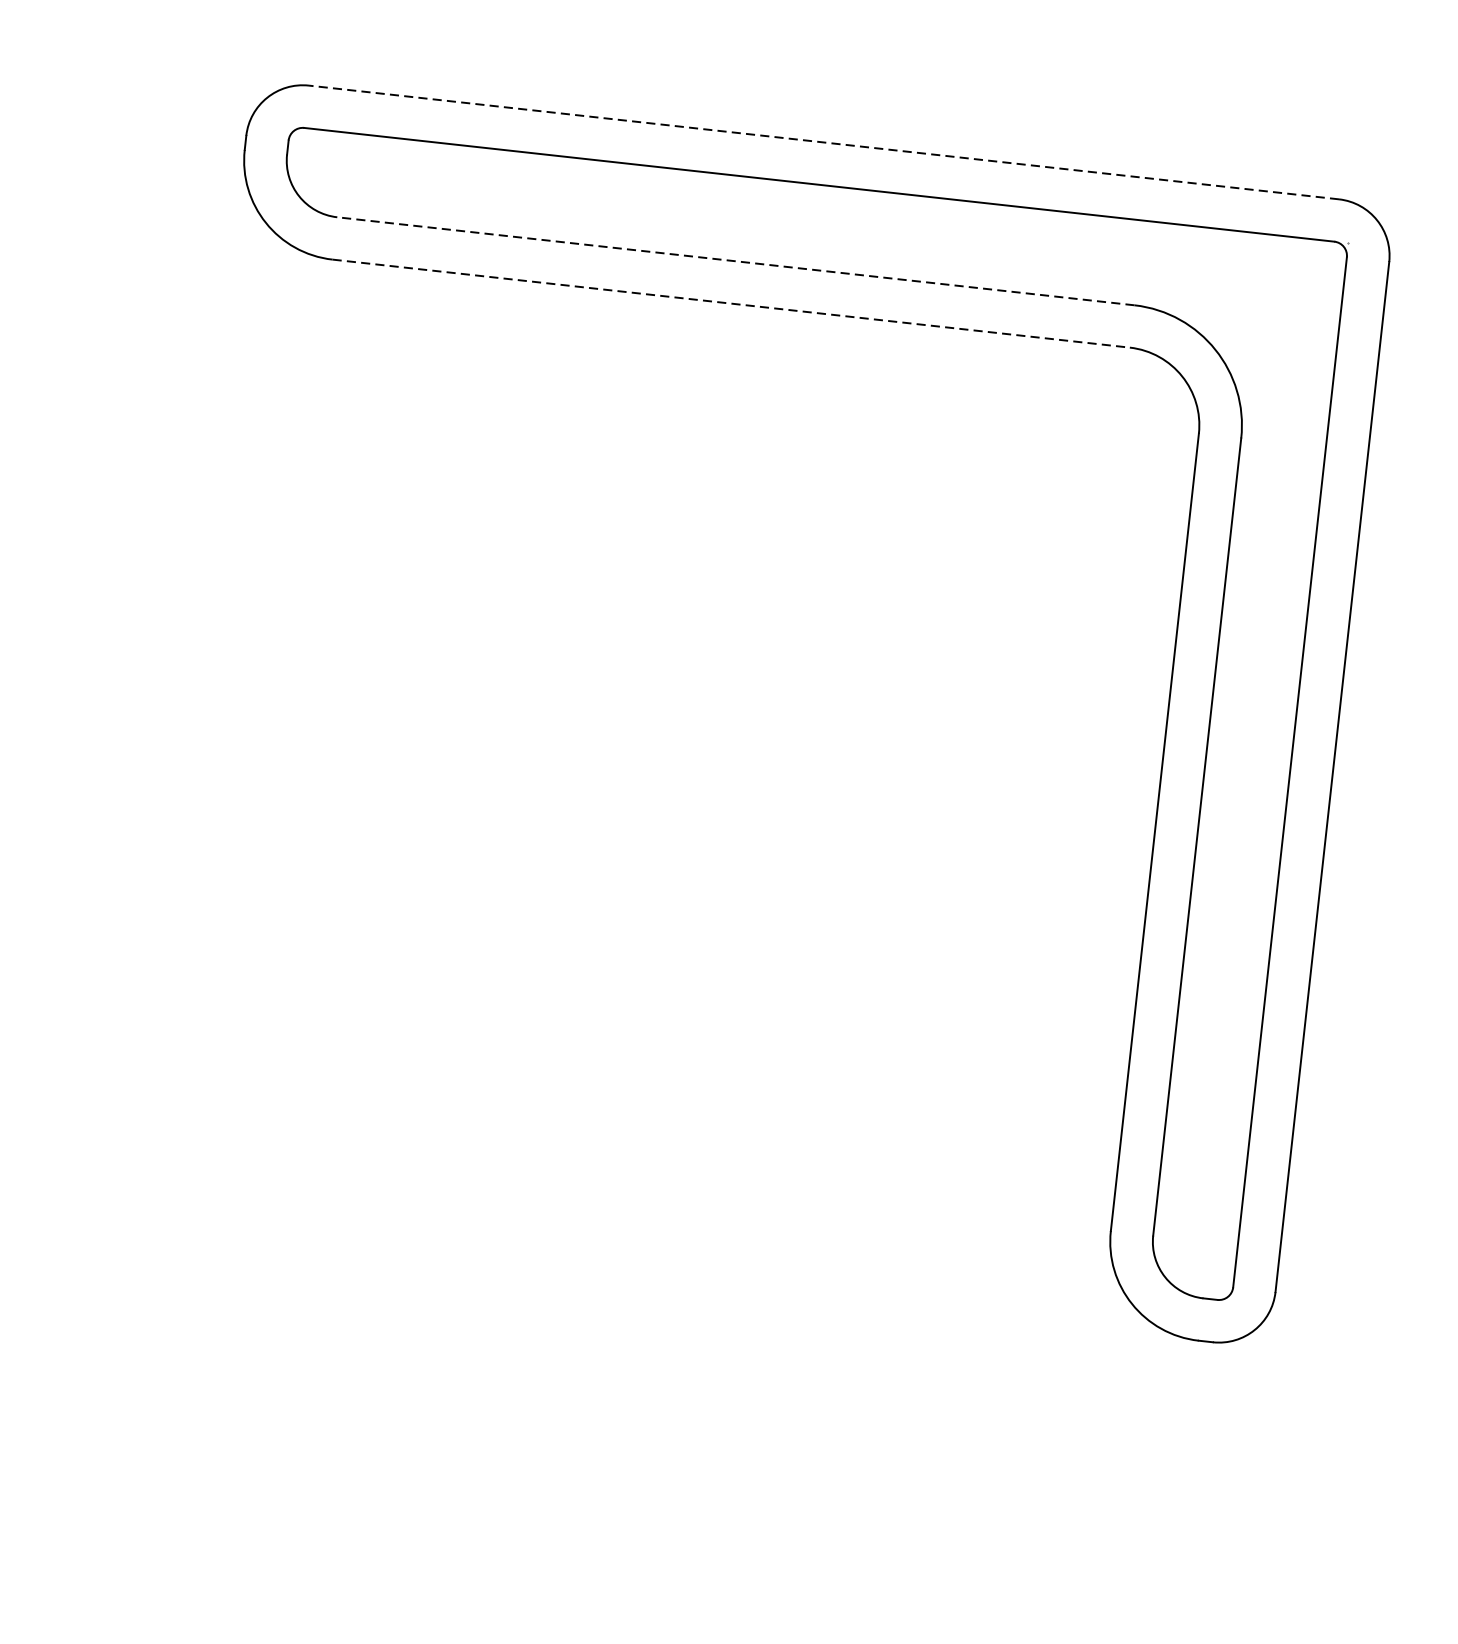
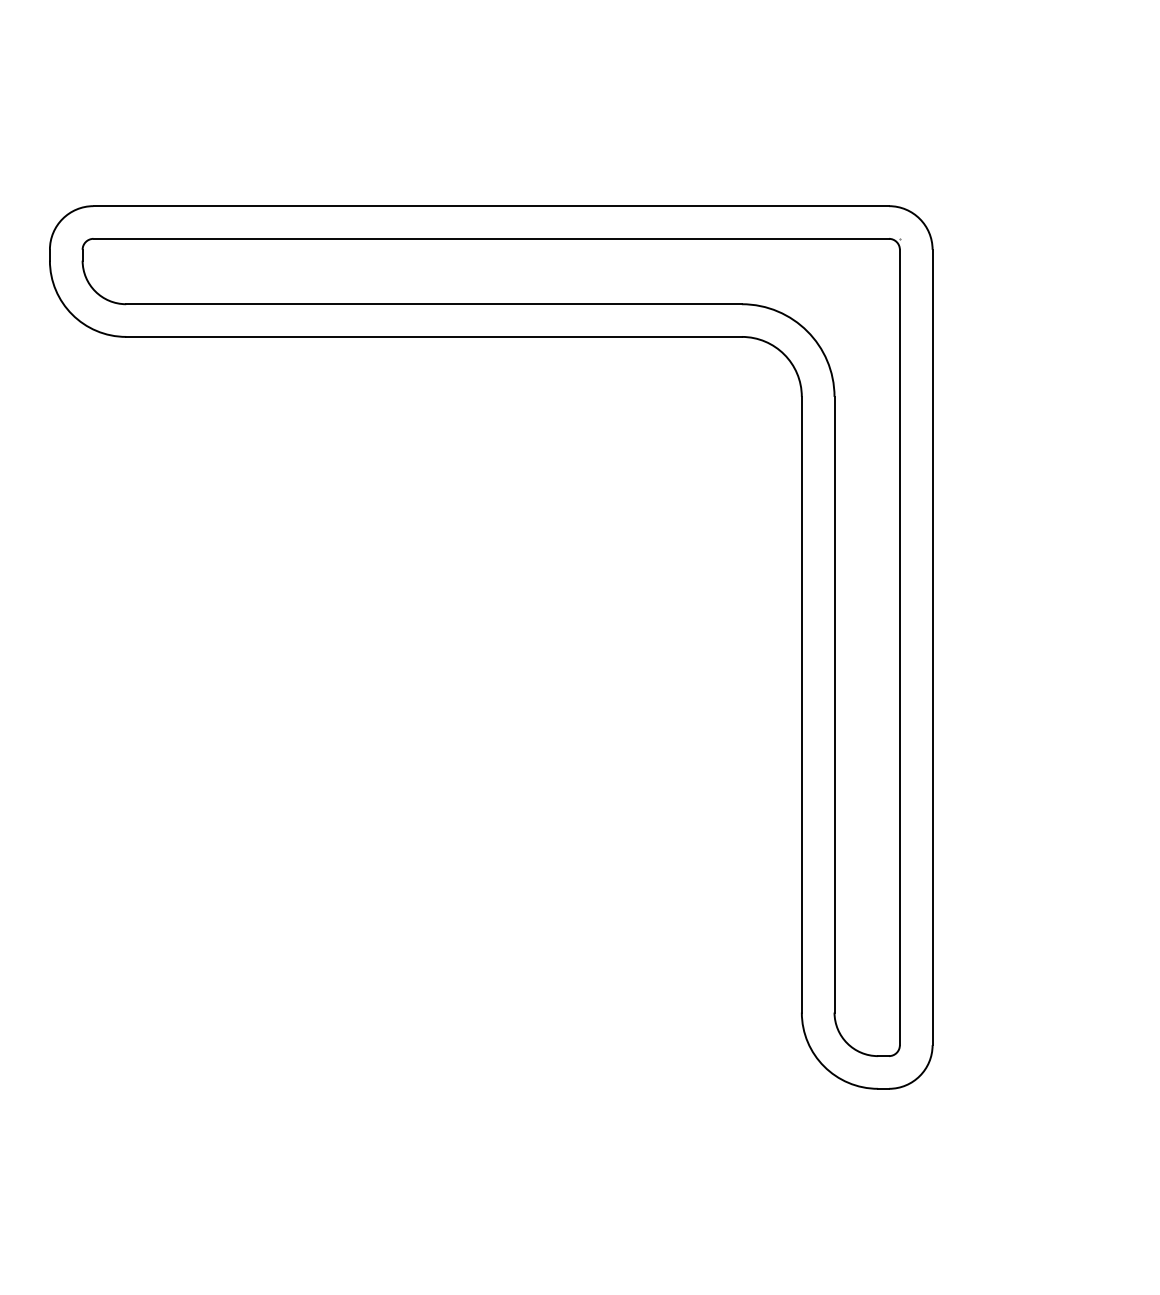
line: (824, 142) -> (491, 206), dashed -> solid
line: (736, 261) -> (434, 304), dashed -> solid
line: (731, 303) -> (434, 336), dashed -> solid

